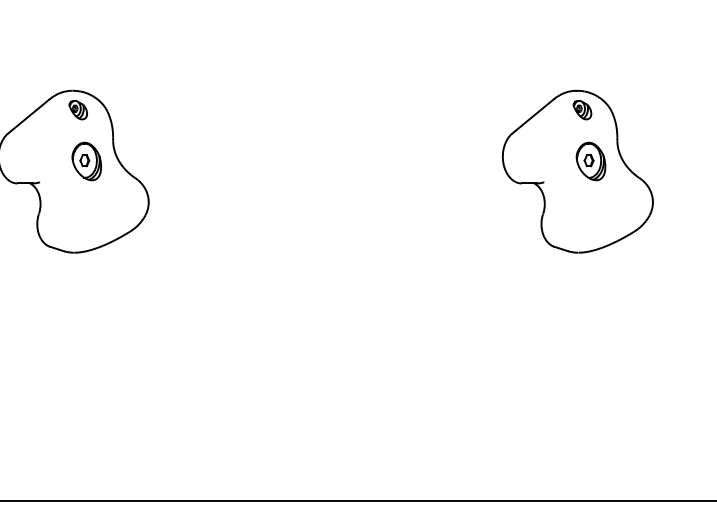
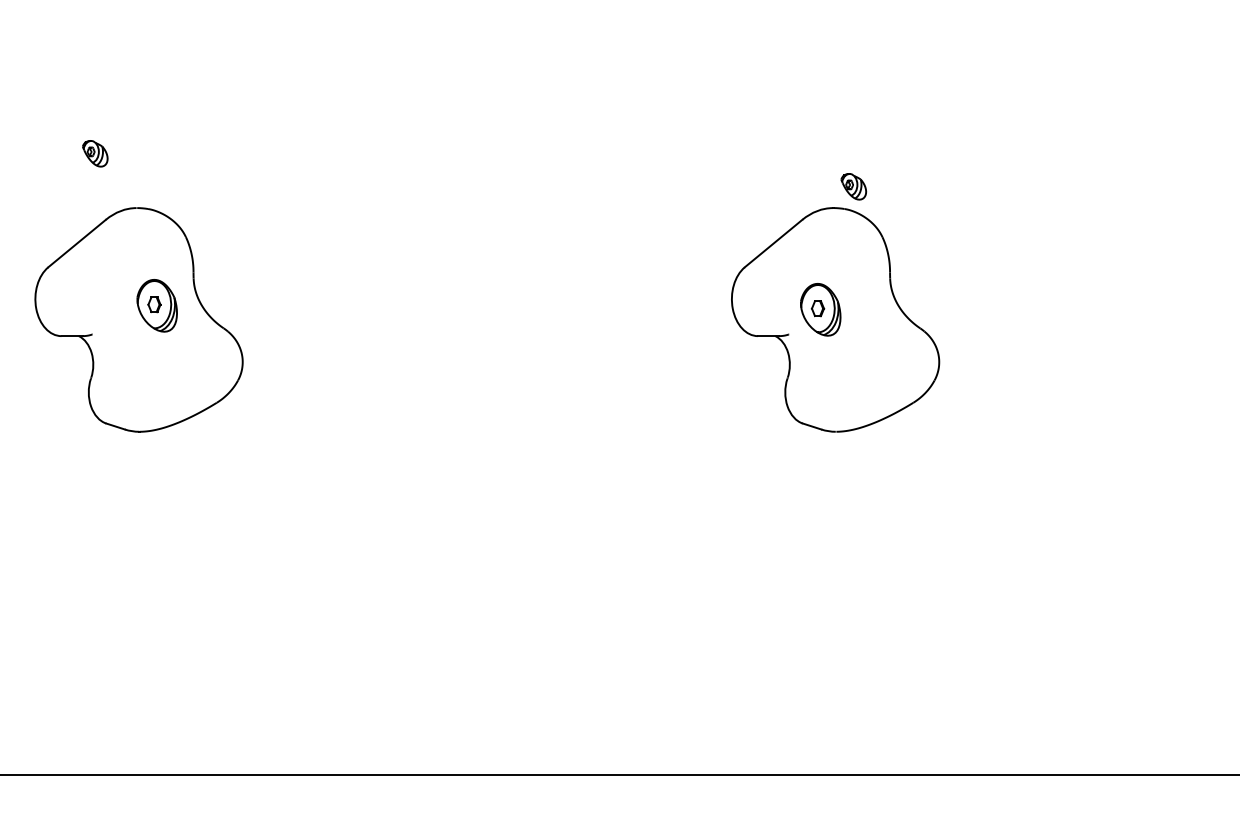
part: (78, 109) -> (95, 153), moved
part: (582, 109) -> (853, 186), moved
part: (590, 161) -> (820, 309), moved

